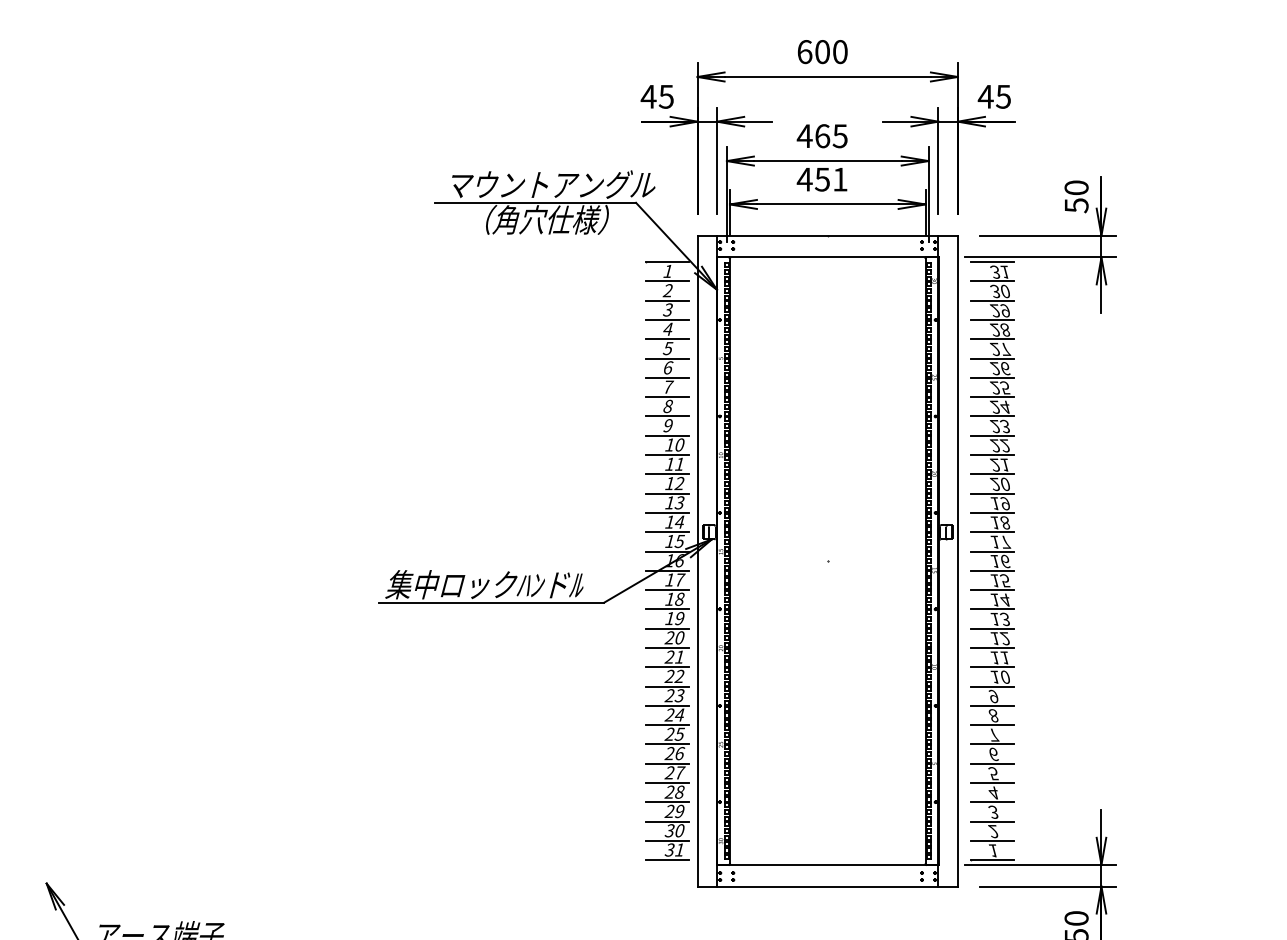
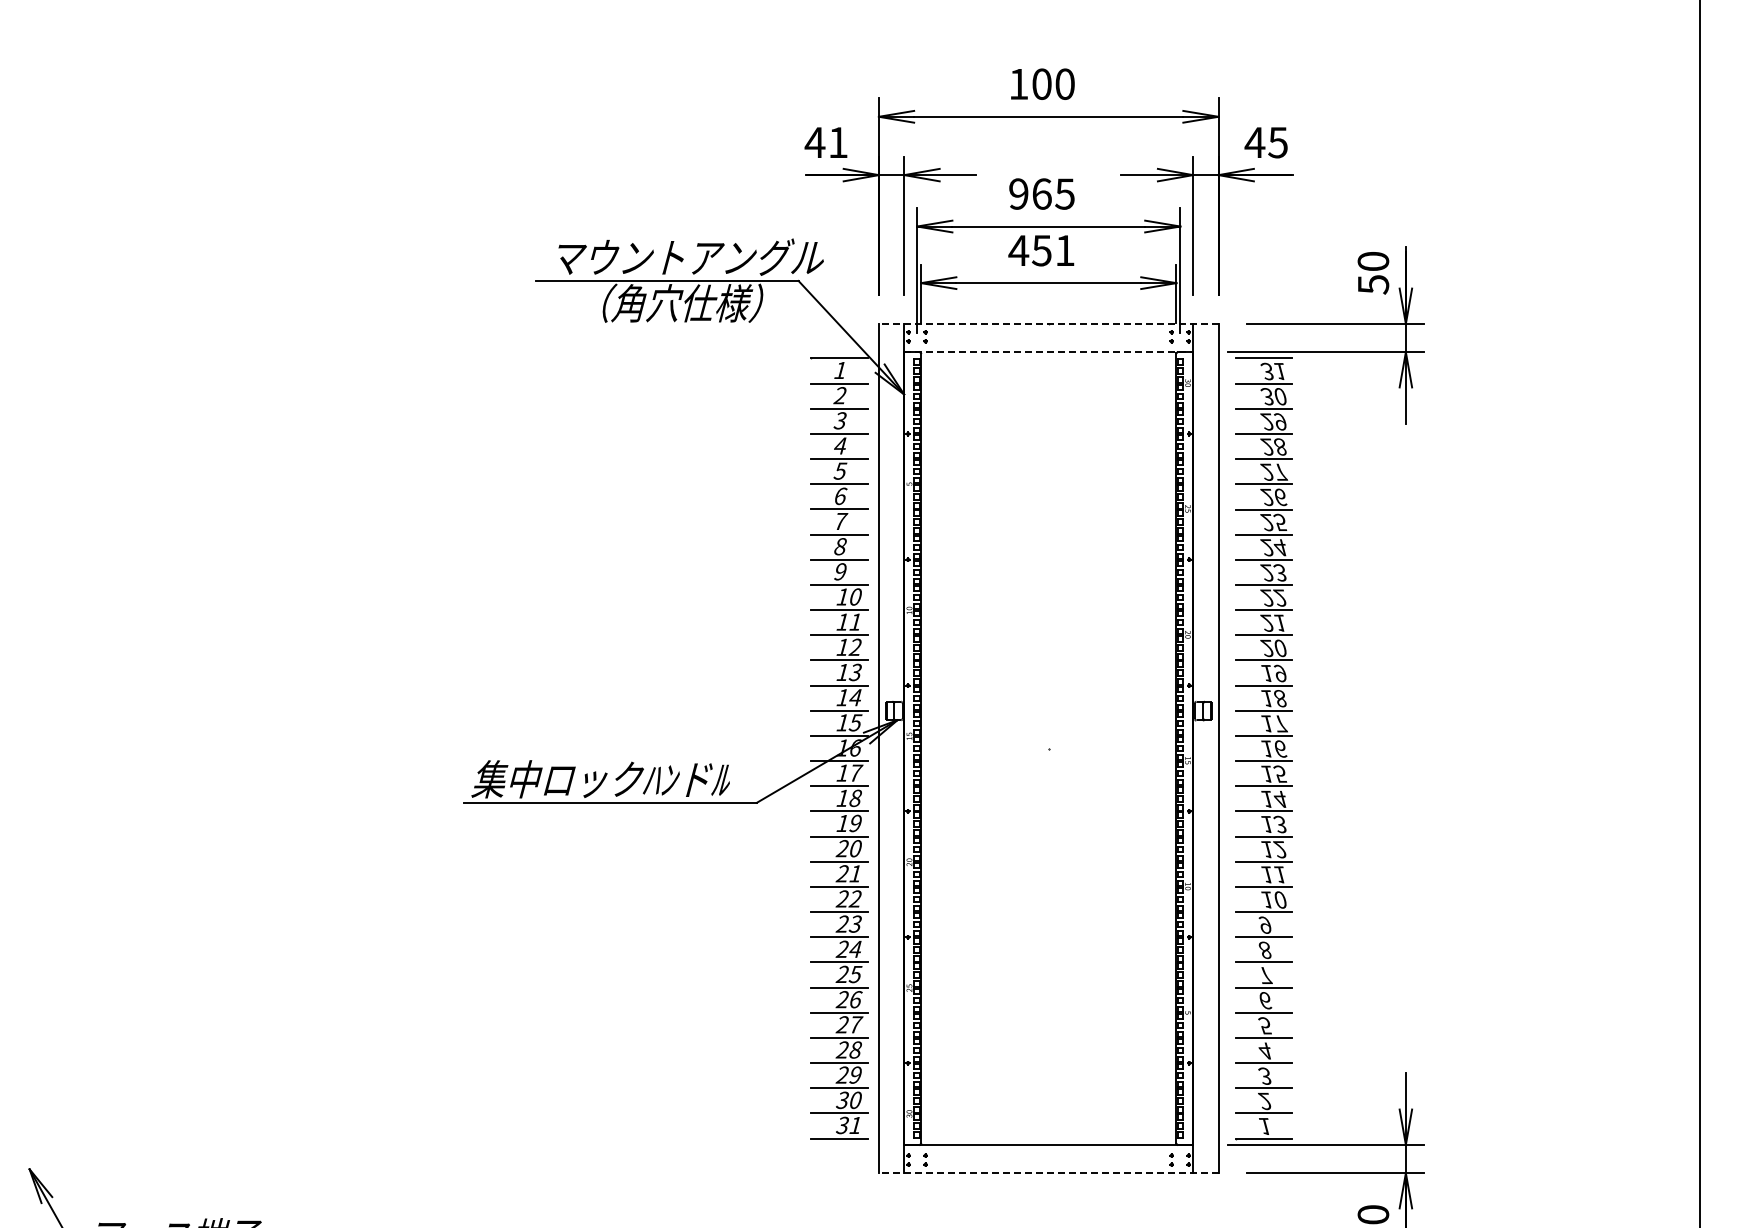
text: (804, 51) -> (1018, 83), 600 -> 100
text: (665, 96) -> (837, 142), 45 -> 41
text: (804, 135) -> (1018, 193), 465 -> 965
line: (827, 235) -> (1048, 323), solid -> dashed
line: (828, 257) -> (1049, 352), solid -> dashed
line: (827, 886) -> (1048, 1173), solid -> dashed

